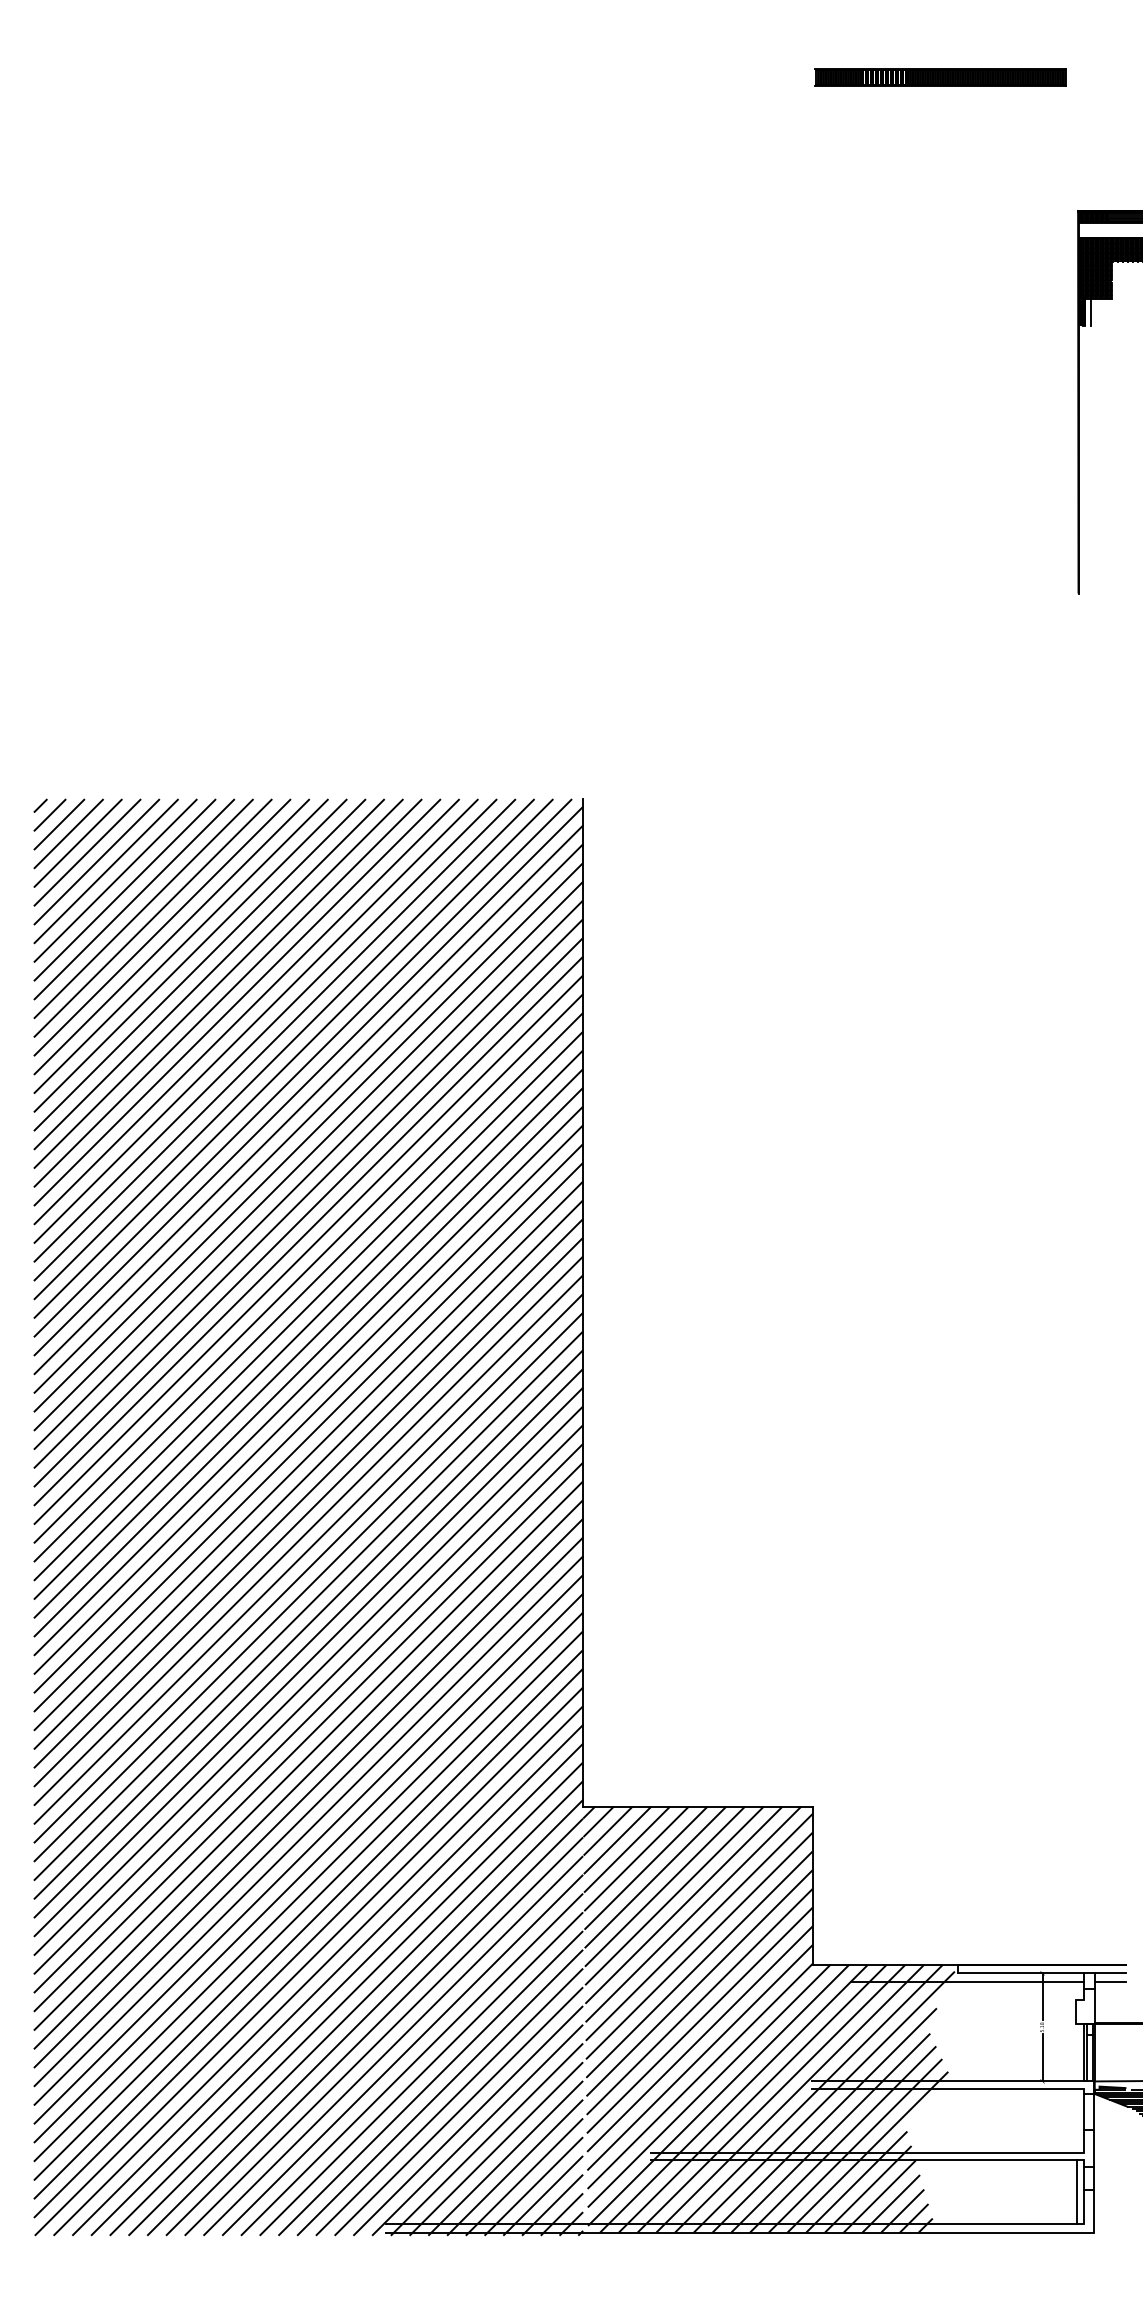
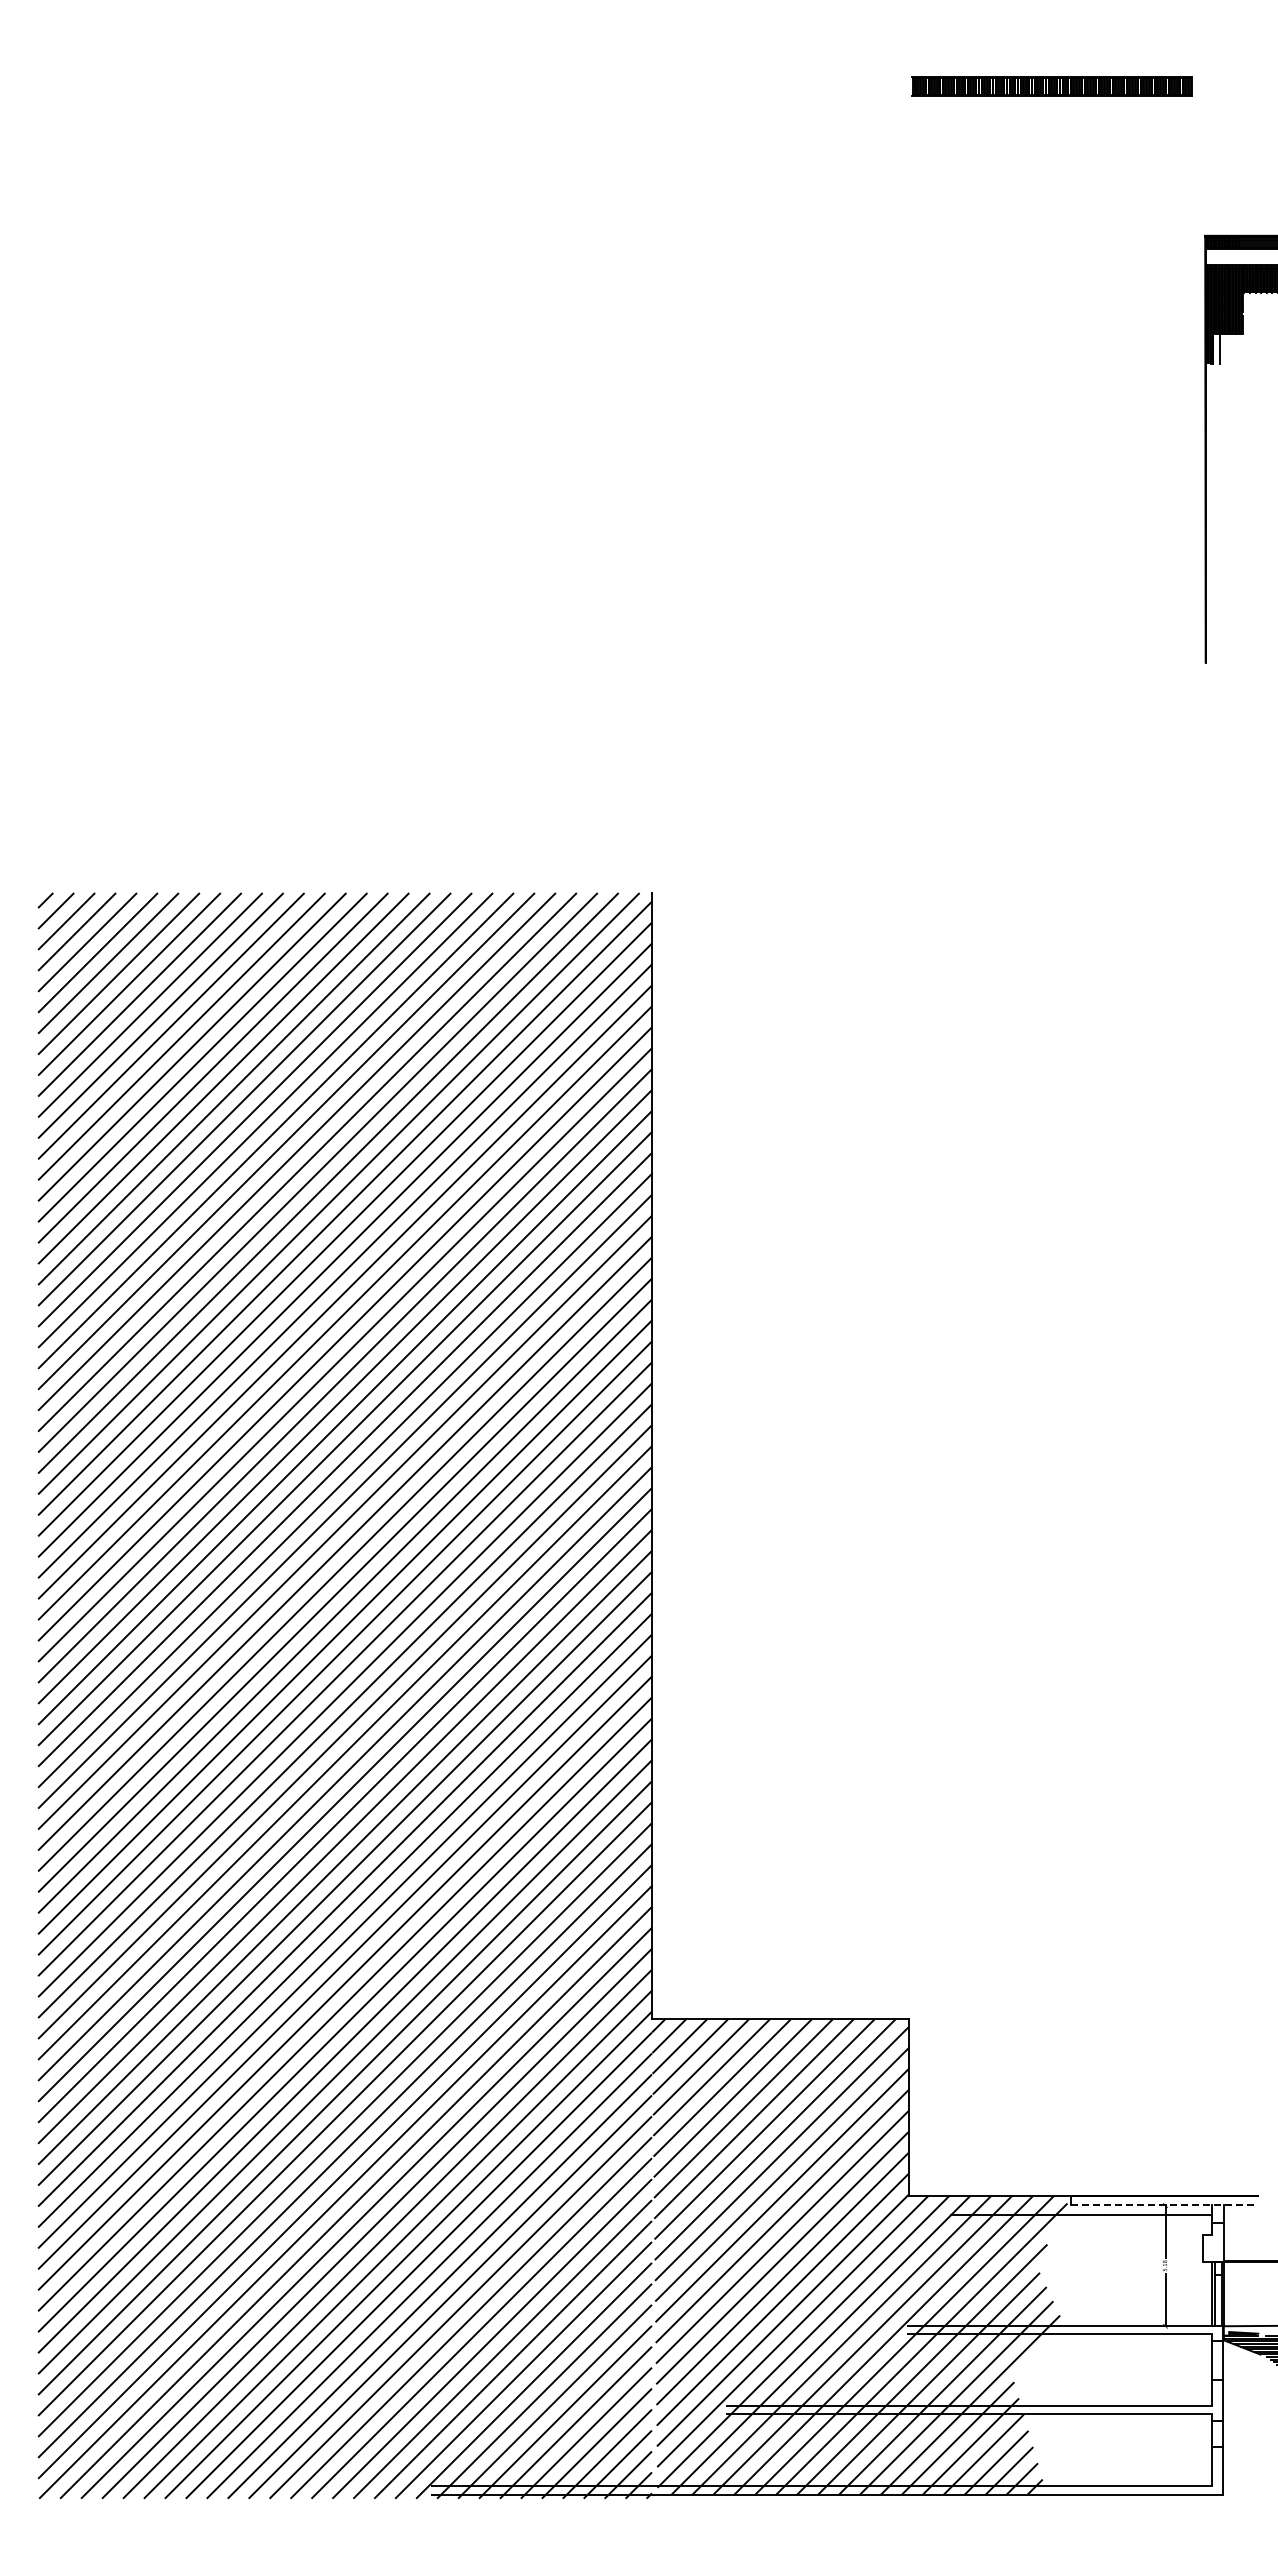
line: (1041, 1973) -> (1164, 2205), solid -> dashed
line: (1109, 1982) -> (1240, 2215), removed
line: (1076, 2191) -> (1203, 2449), removed

